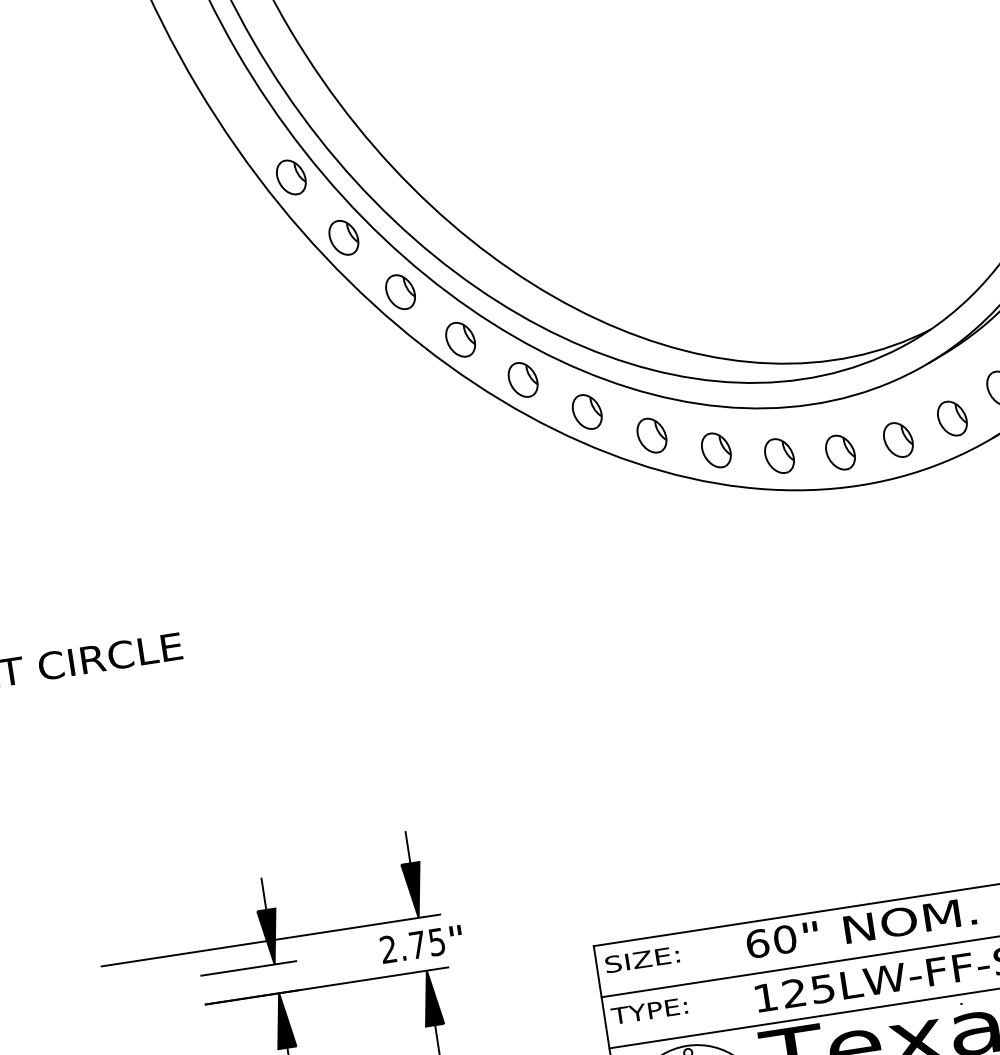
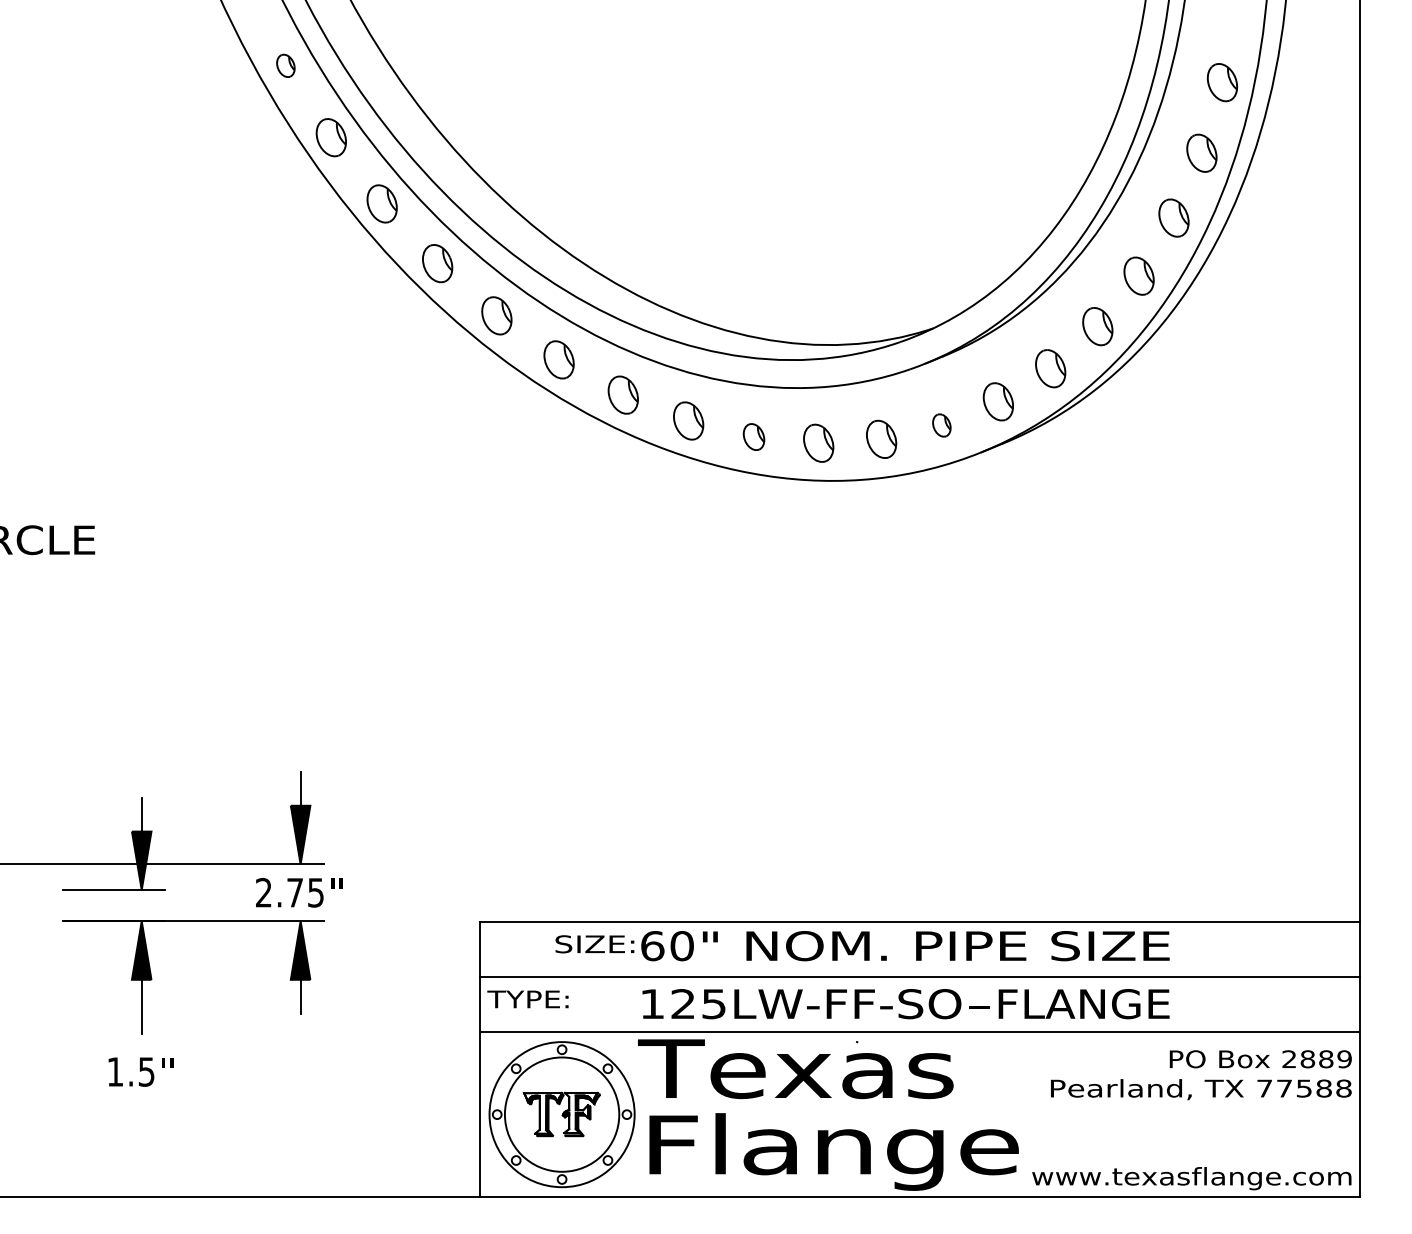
part: (290, 177) -> (285, 65), size x0.6
part: (952, 418) -> (941, 425), size x0.6
part: (778, 455) -> (753, 436), size x0.7
text: (641, 959) -> (594, 944), moved

